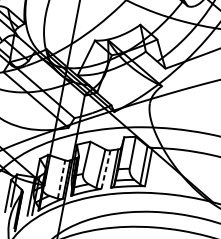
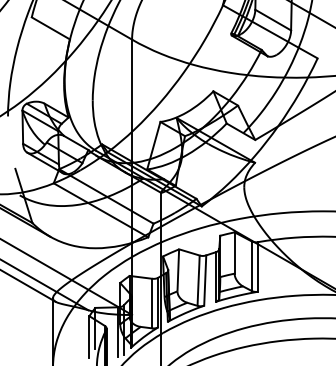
line: (106, 169) -> (205, 280), dashed -> solid
line: (61, 179) -> (152, 303), dashed -> solid

